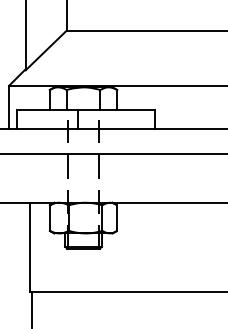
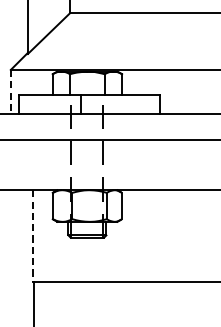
line: (9, 107) -> (11, 92), solid -> dashed
line: (30, 247) -> (32, 236), solid -> dashed

